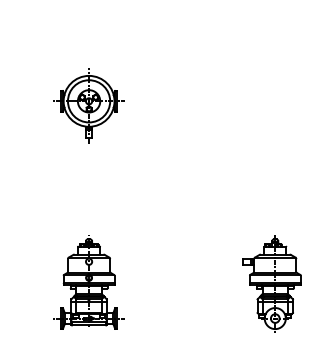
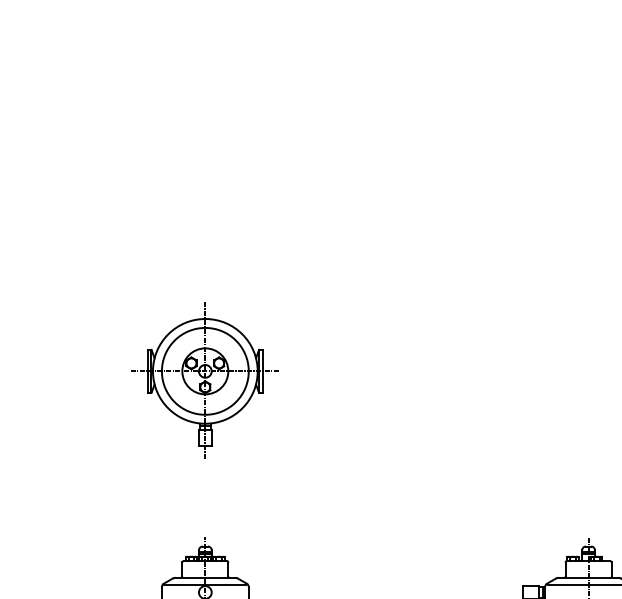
part: (88, 105) -> (204, 379), moved

